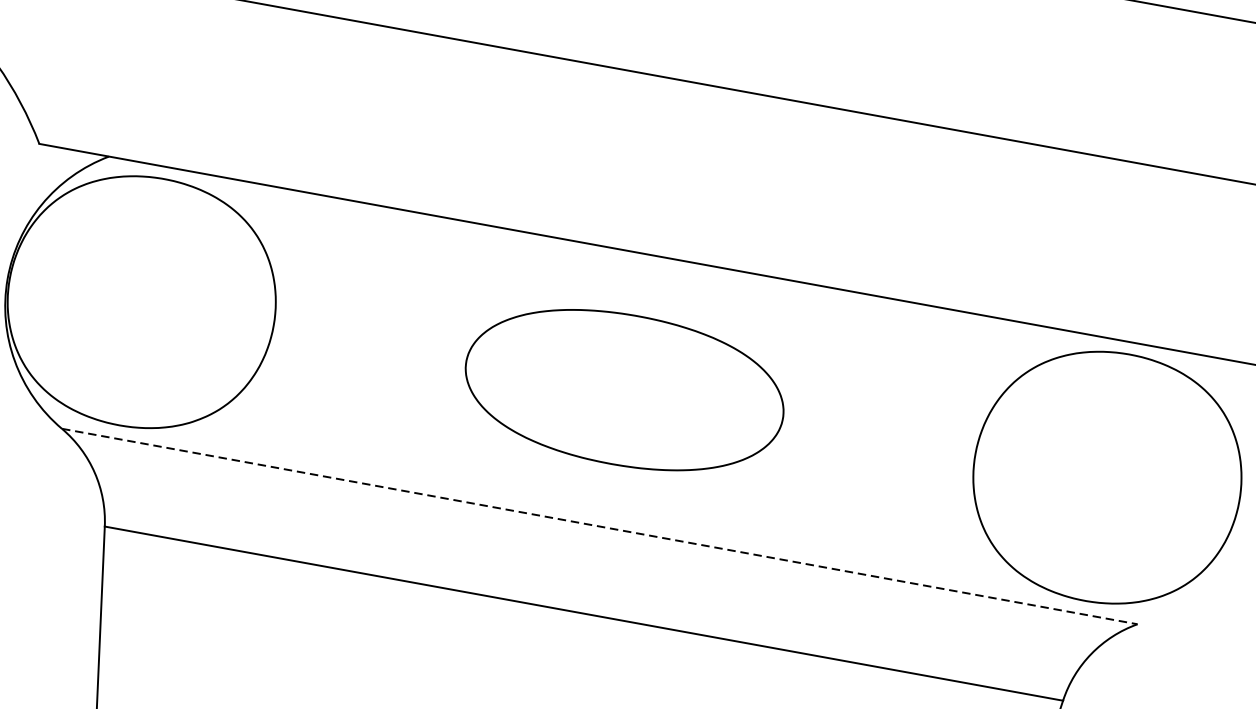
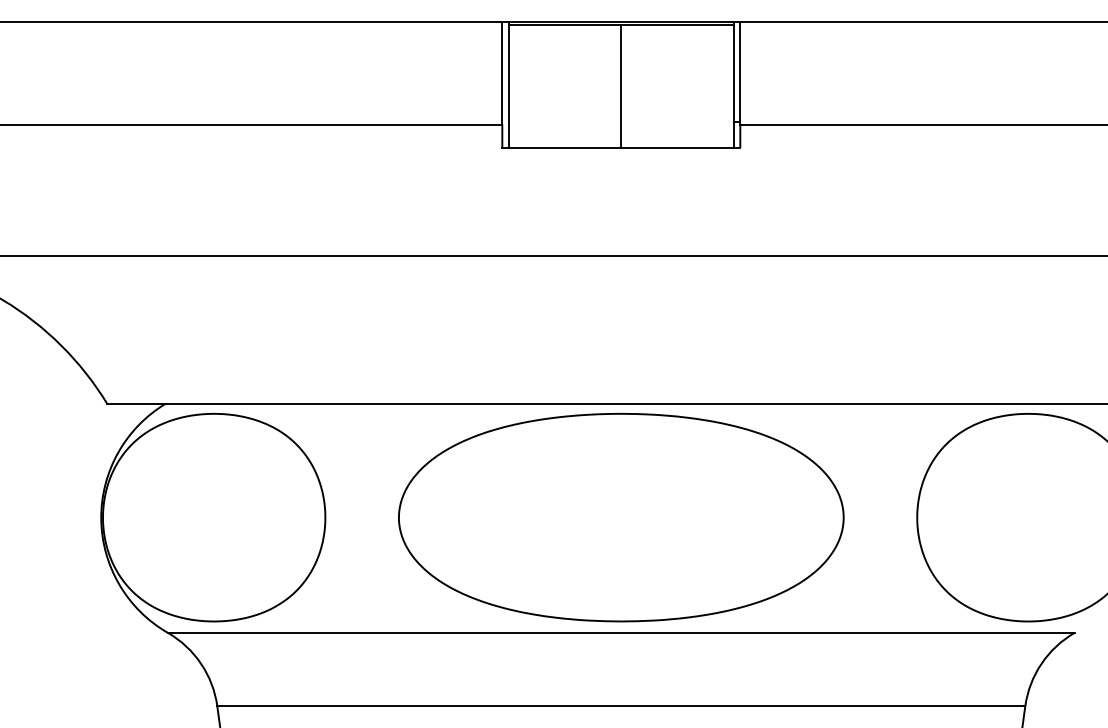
part: (624, 389) -> (621, 517), size x1.67
line: (600, 526) -> (621, 632), dashed -> solid

